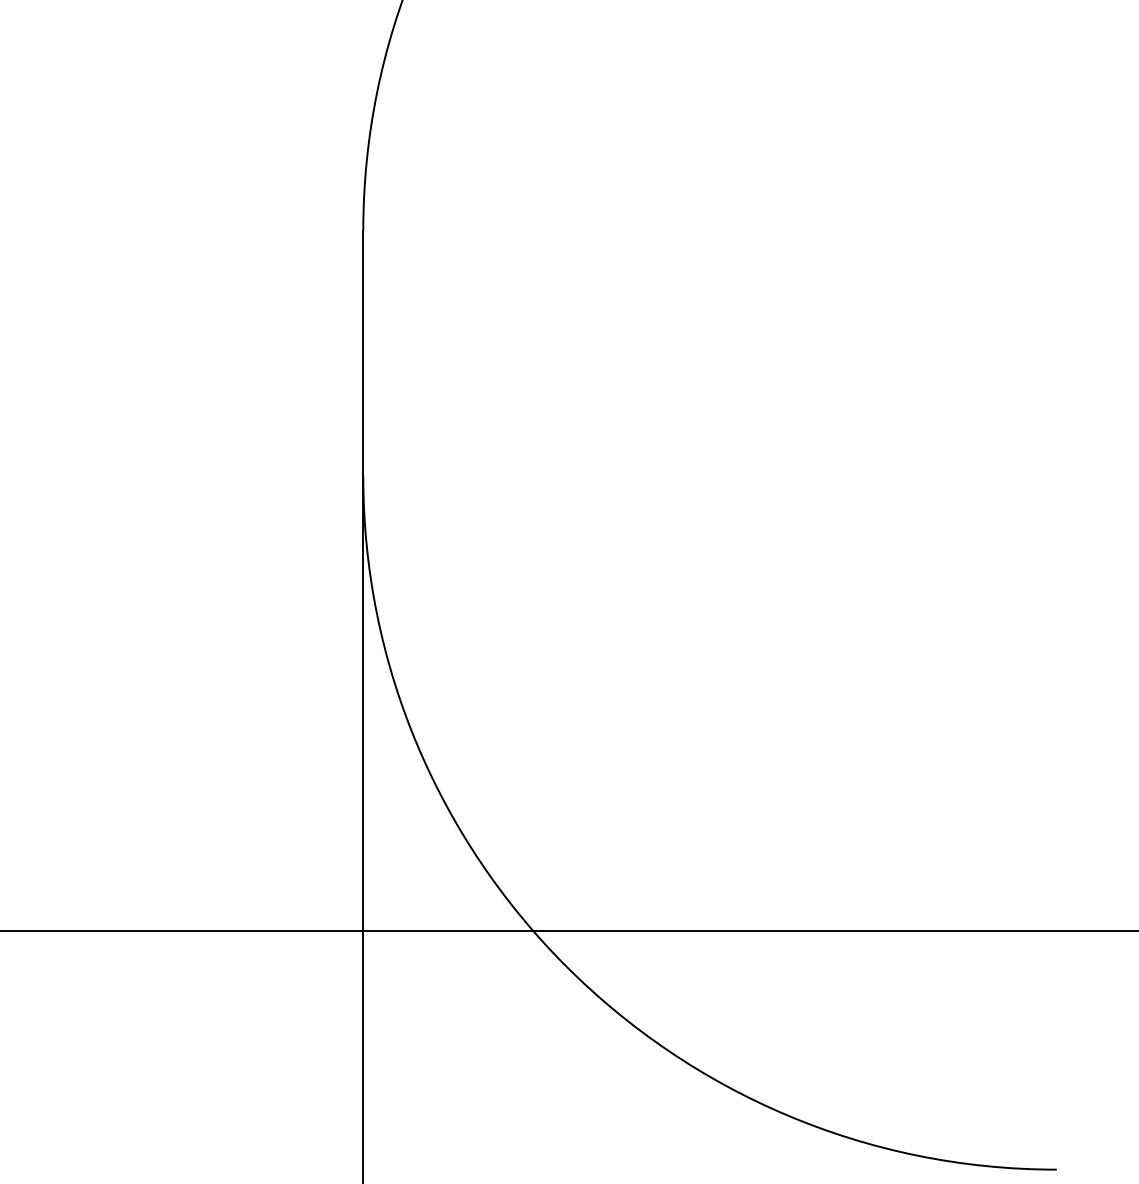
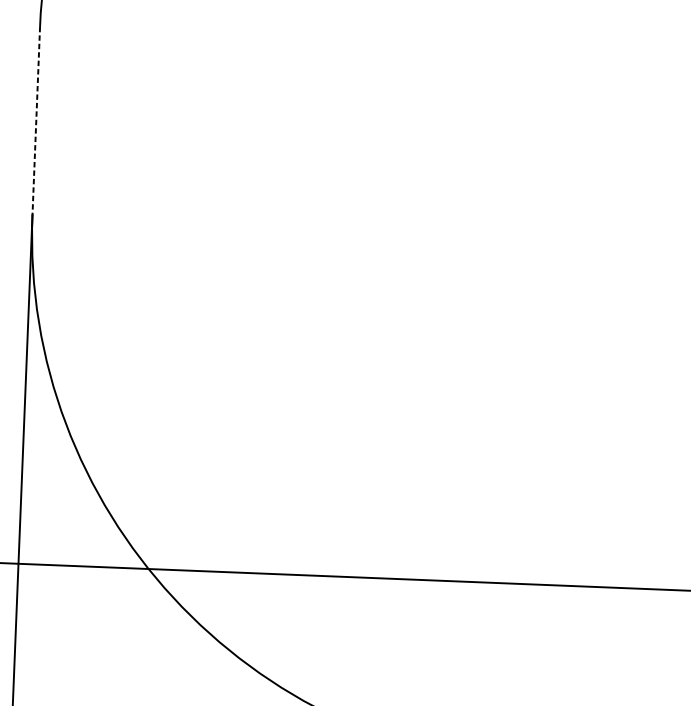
line: (363, 353) -> (36, 120), solid -> dashed

